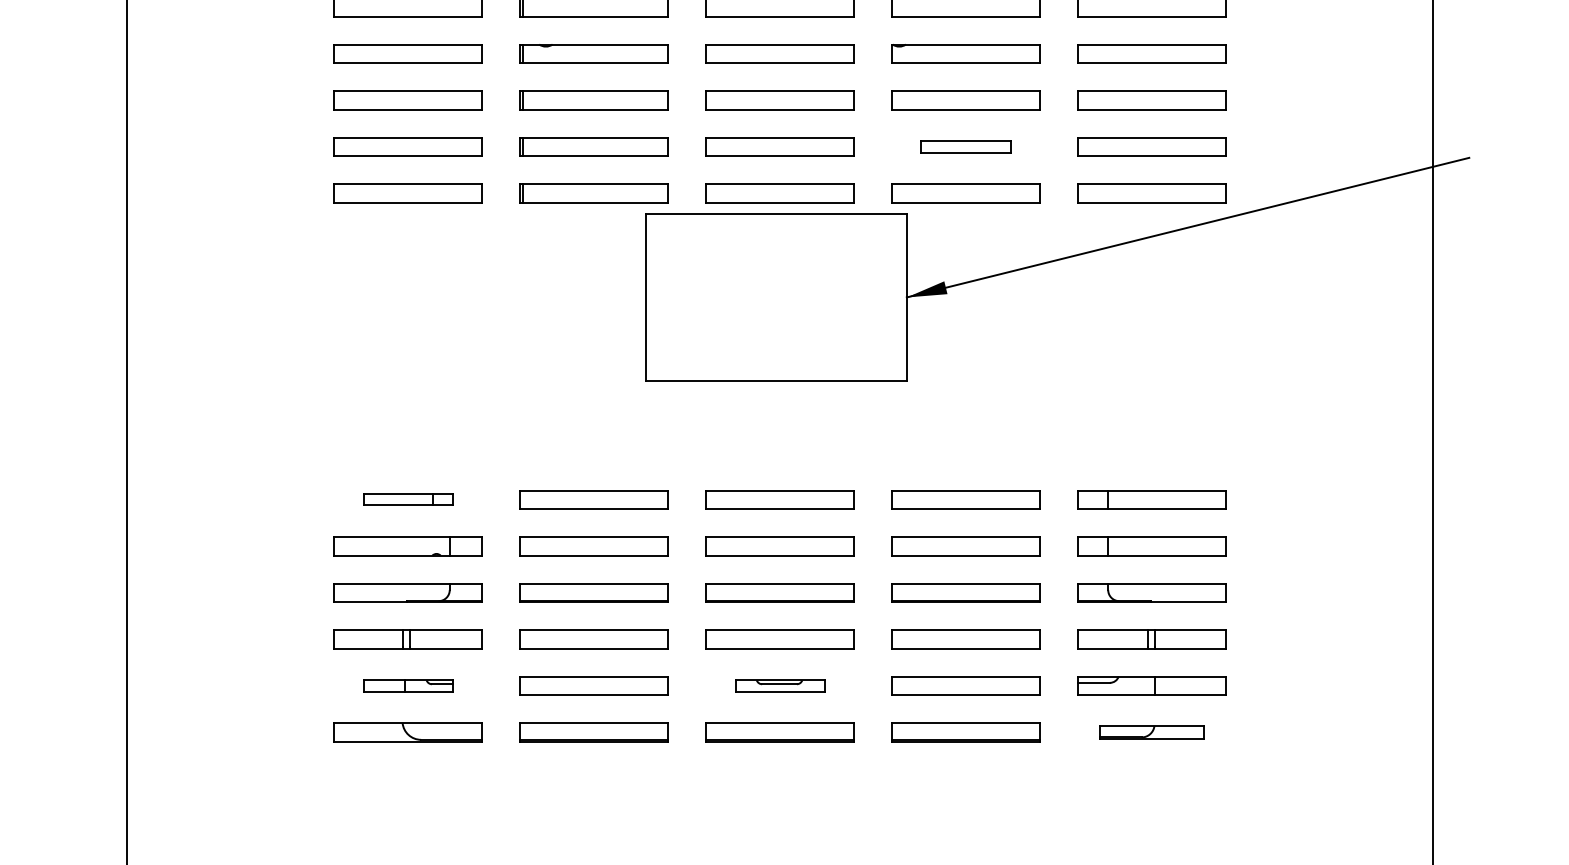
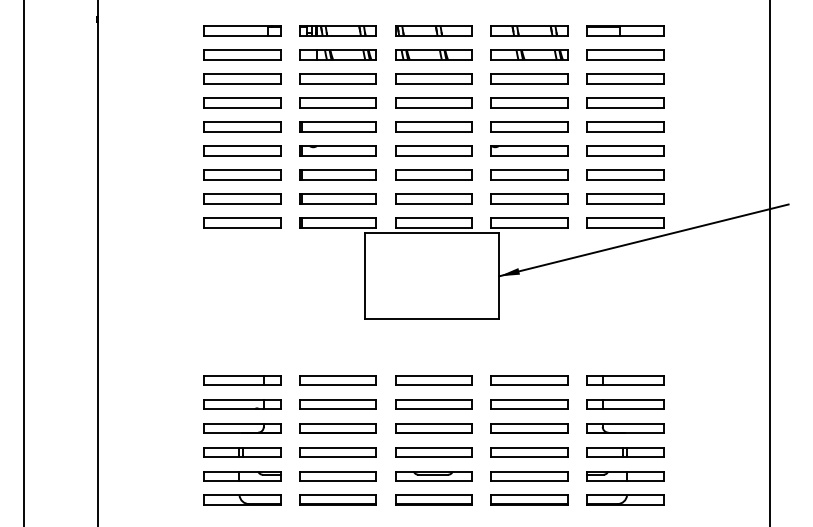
part: (965, 146) -> (529, 198), size x1.67
part: (408, 499) -> (242, 380), size x1.67
part: (408, 686) -> (242, 476), size x1.67
part: (779, 686) -> (433, 476), size x1.67
part: (1152, 730) -> (625, 499), size x1.43

